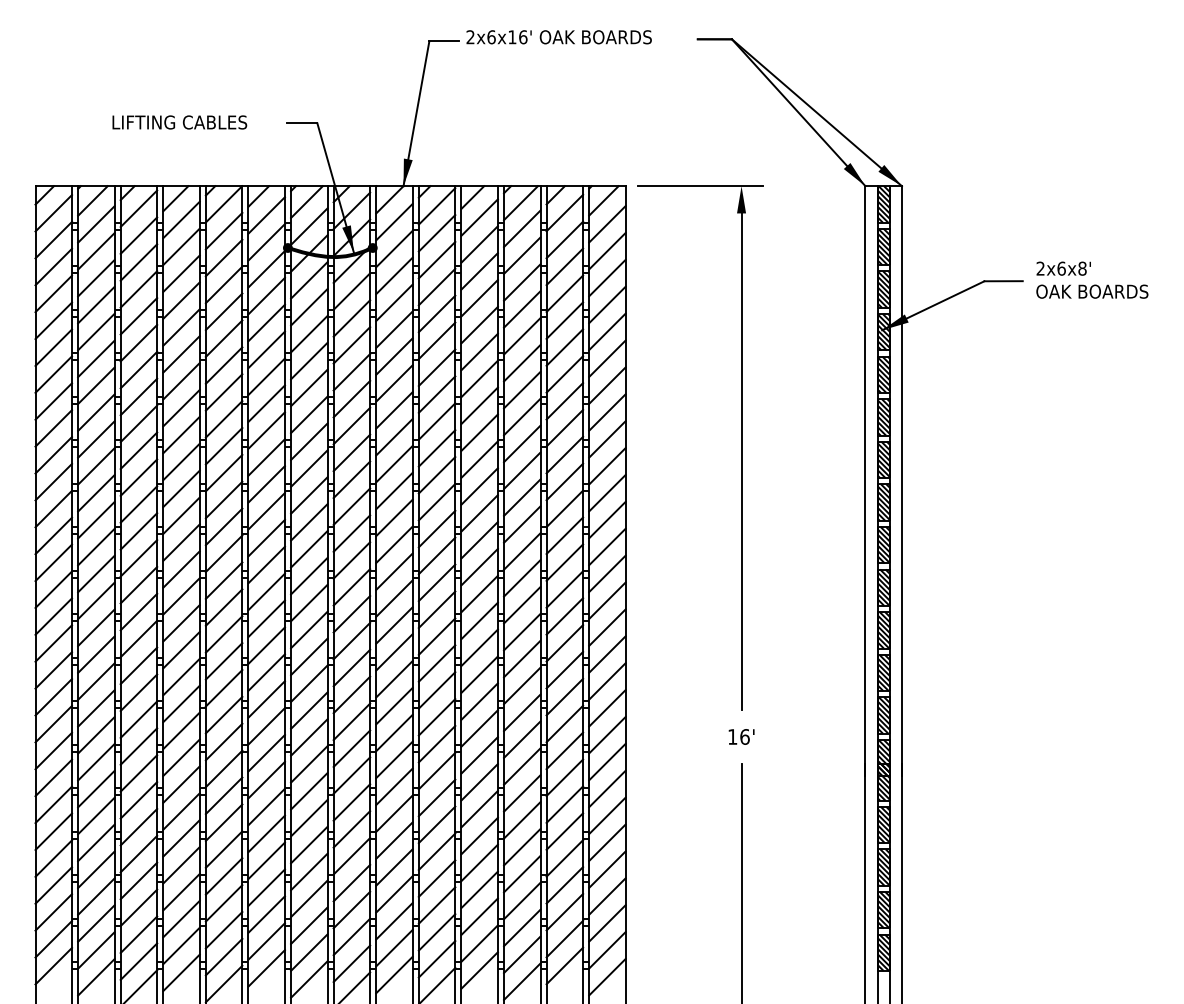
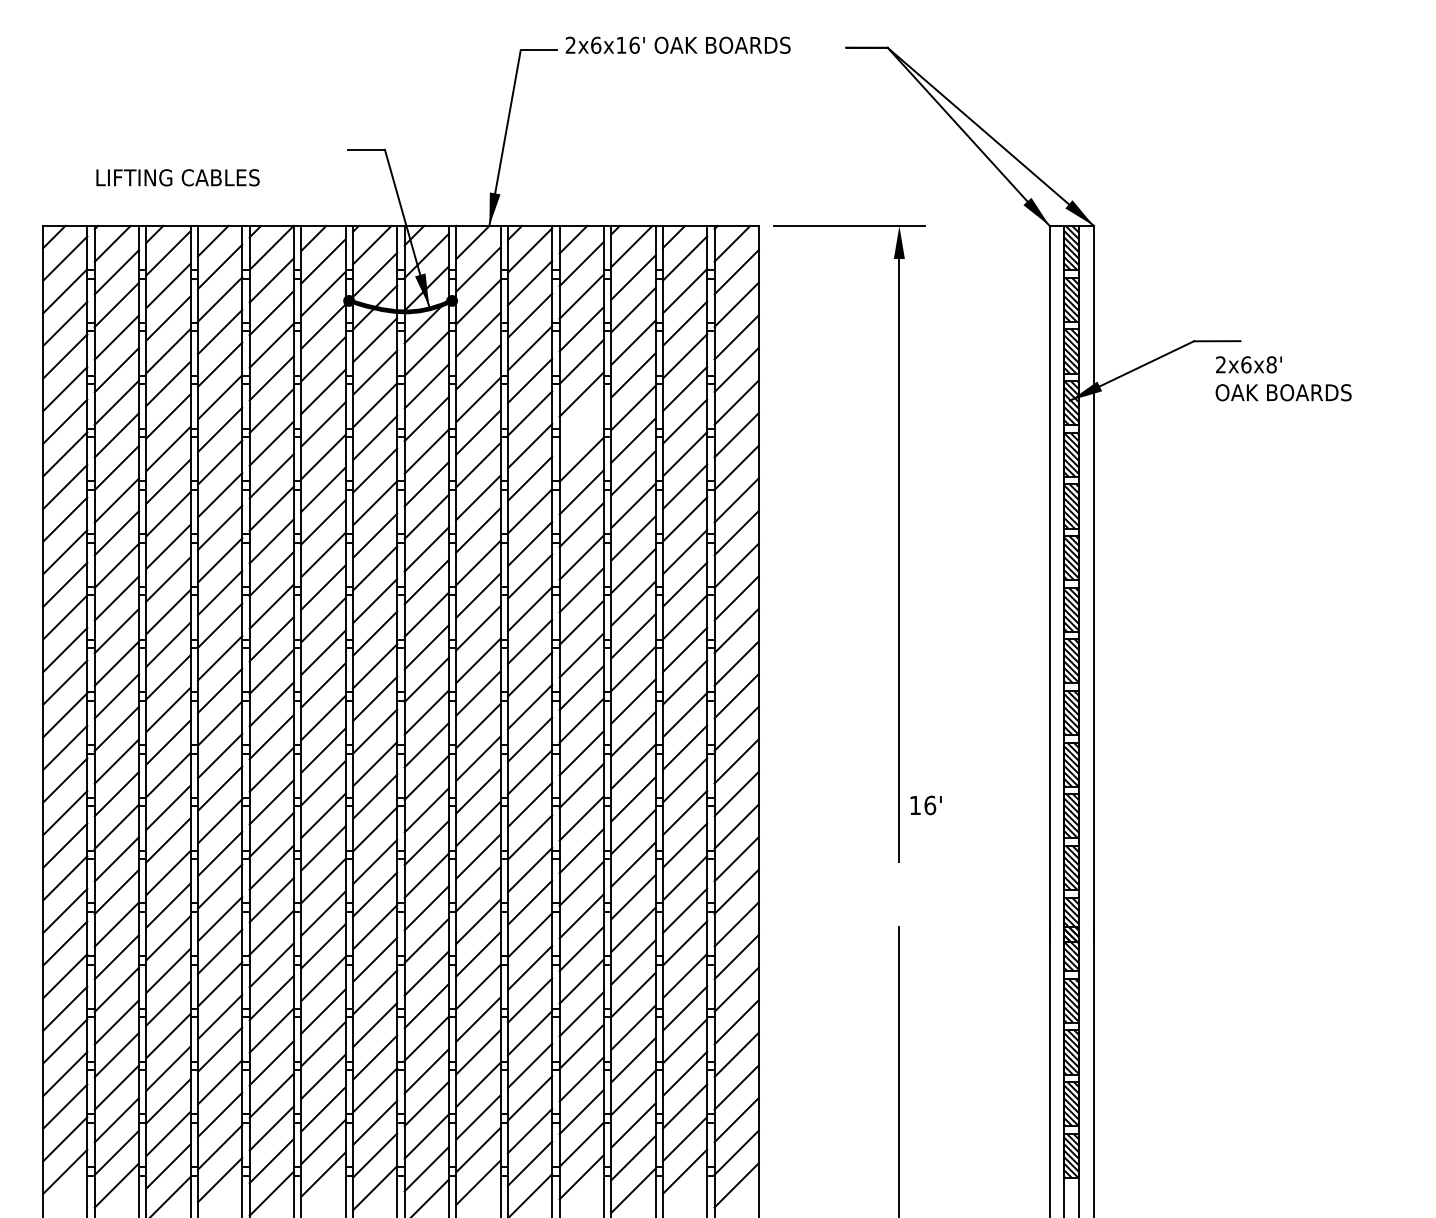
text: (179, 122) -> (177, 177), moved
text: (1092, 279) -> (1283, 377), moved
line: (479, 351) -> (581, 426), removed
text: (741, 736) -> (926, 804), moved

